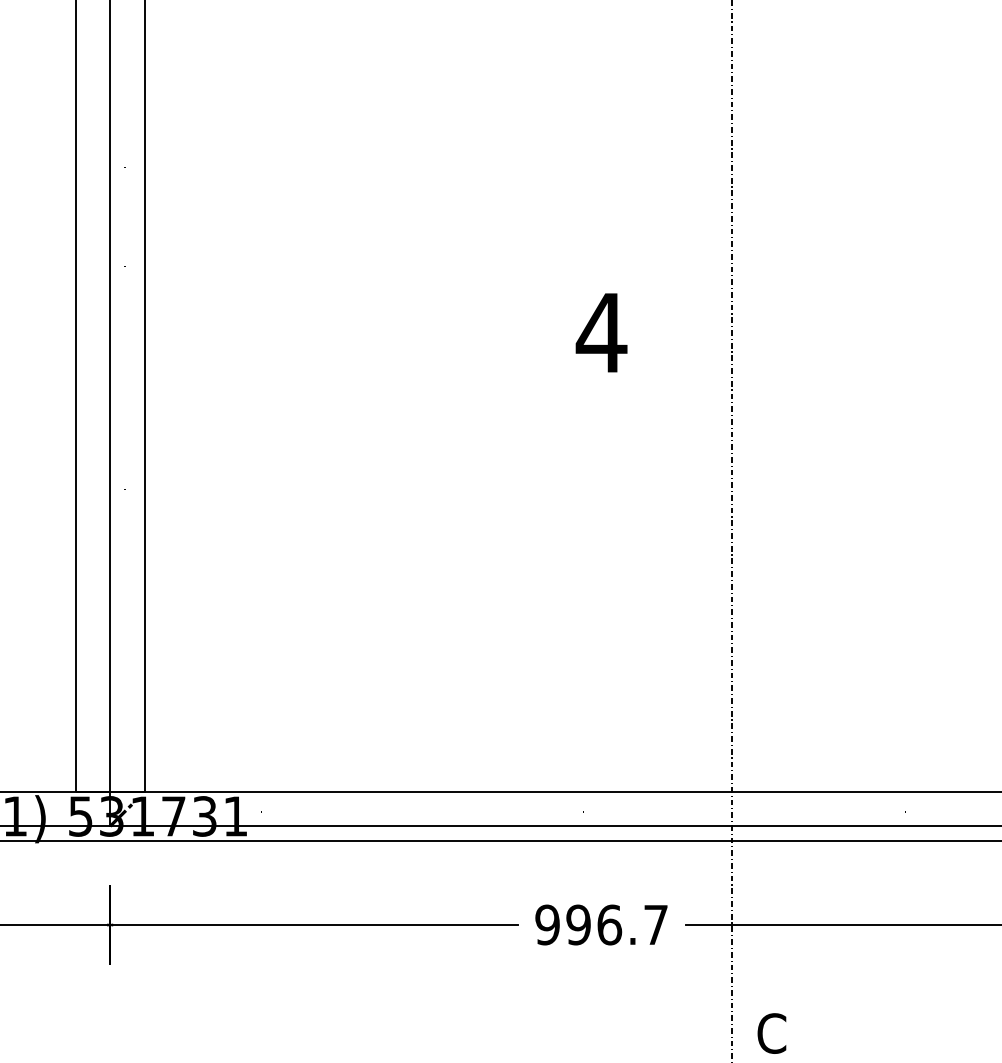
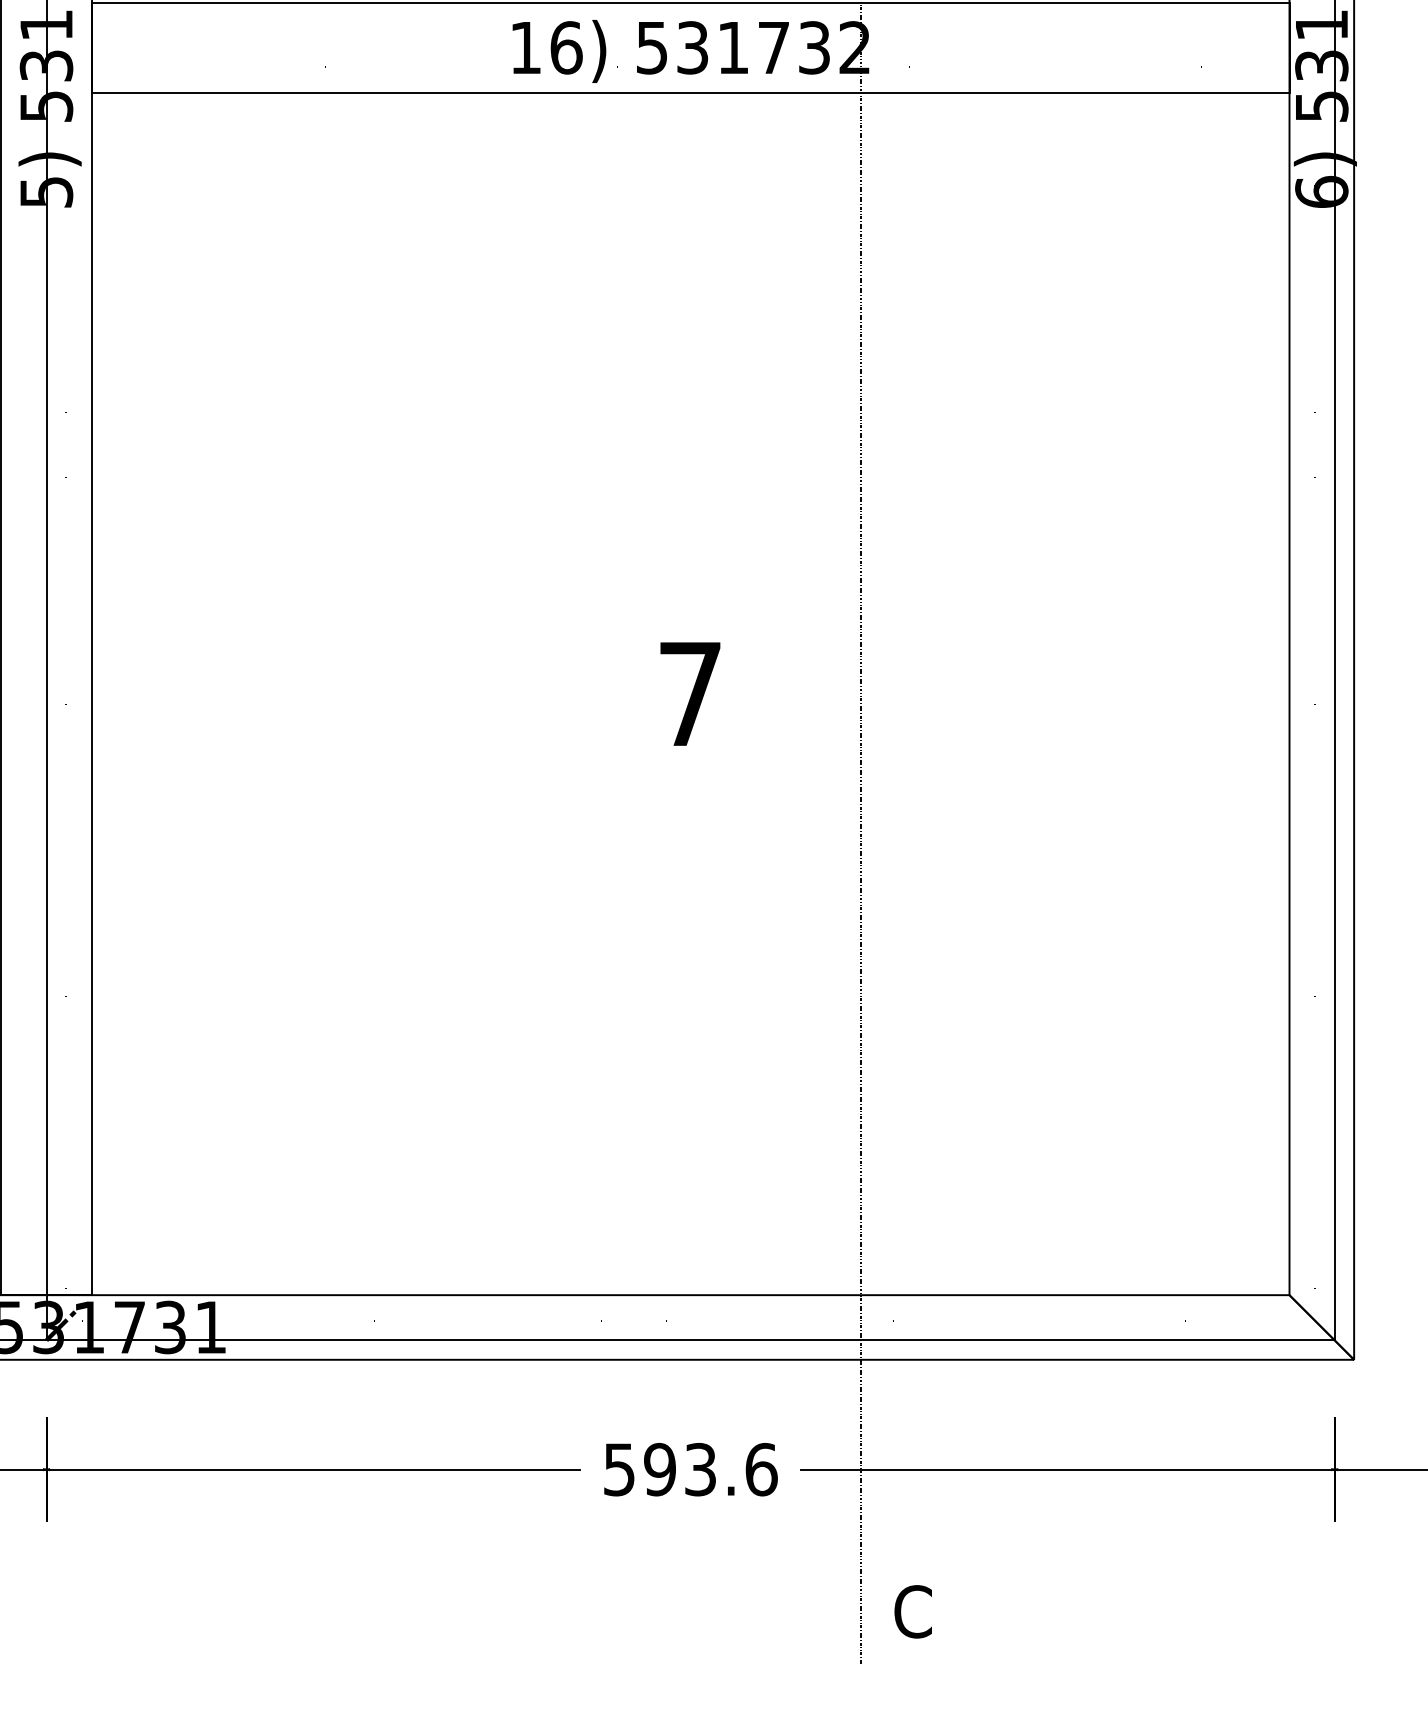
text: (601, 332) -> (689, 693), 4 -> 7
text: (601, 924) -> (690, 1469), 996.7 -> 593.6

